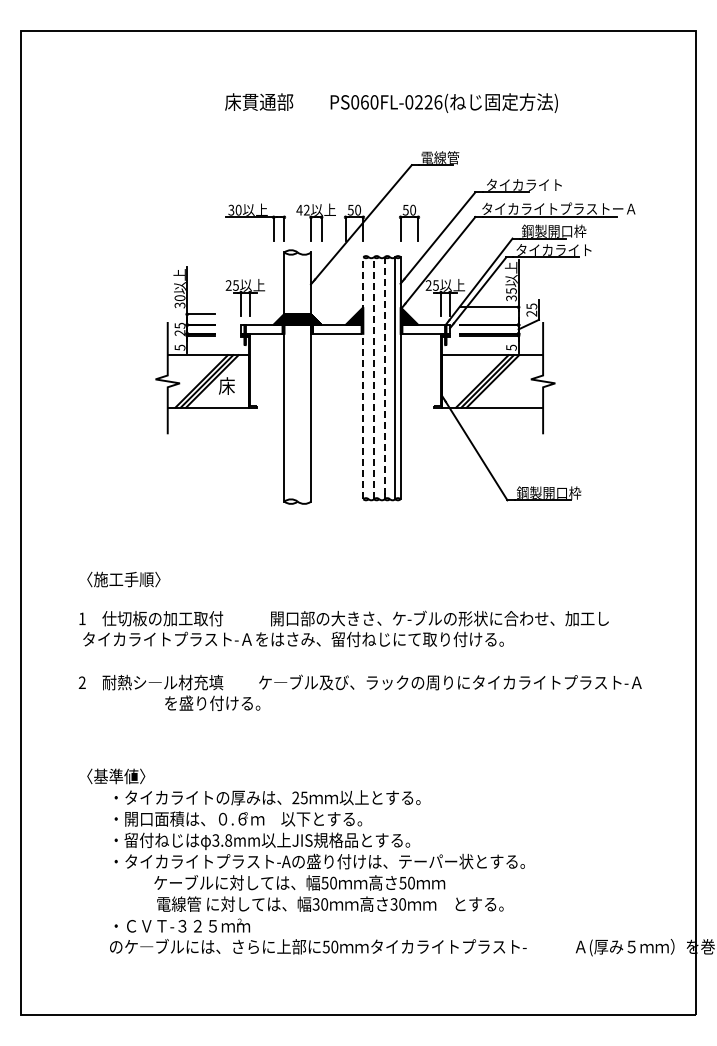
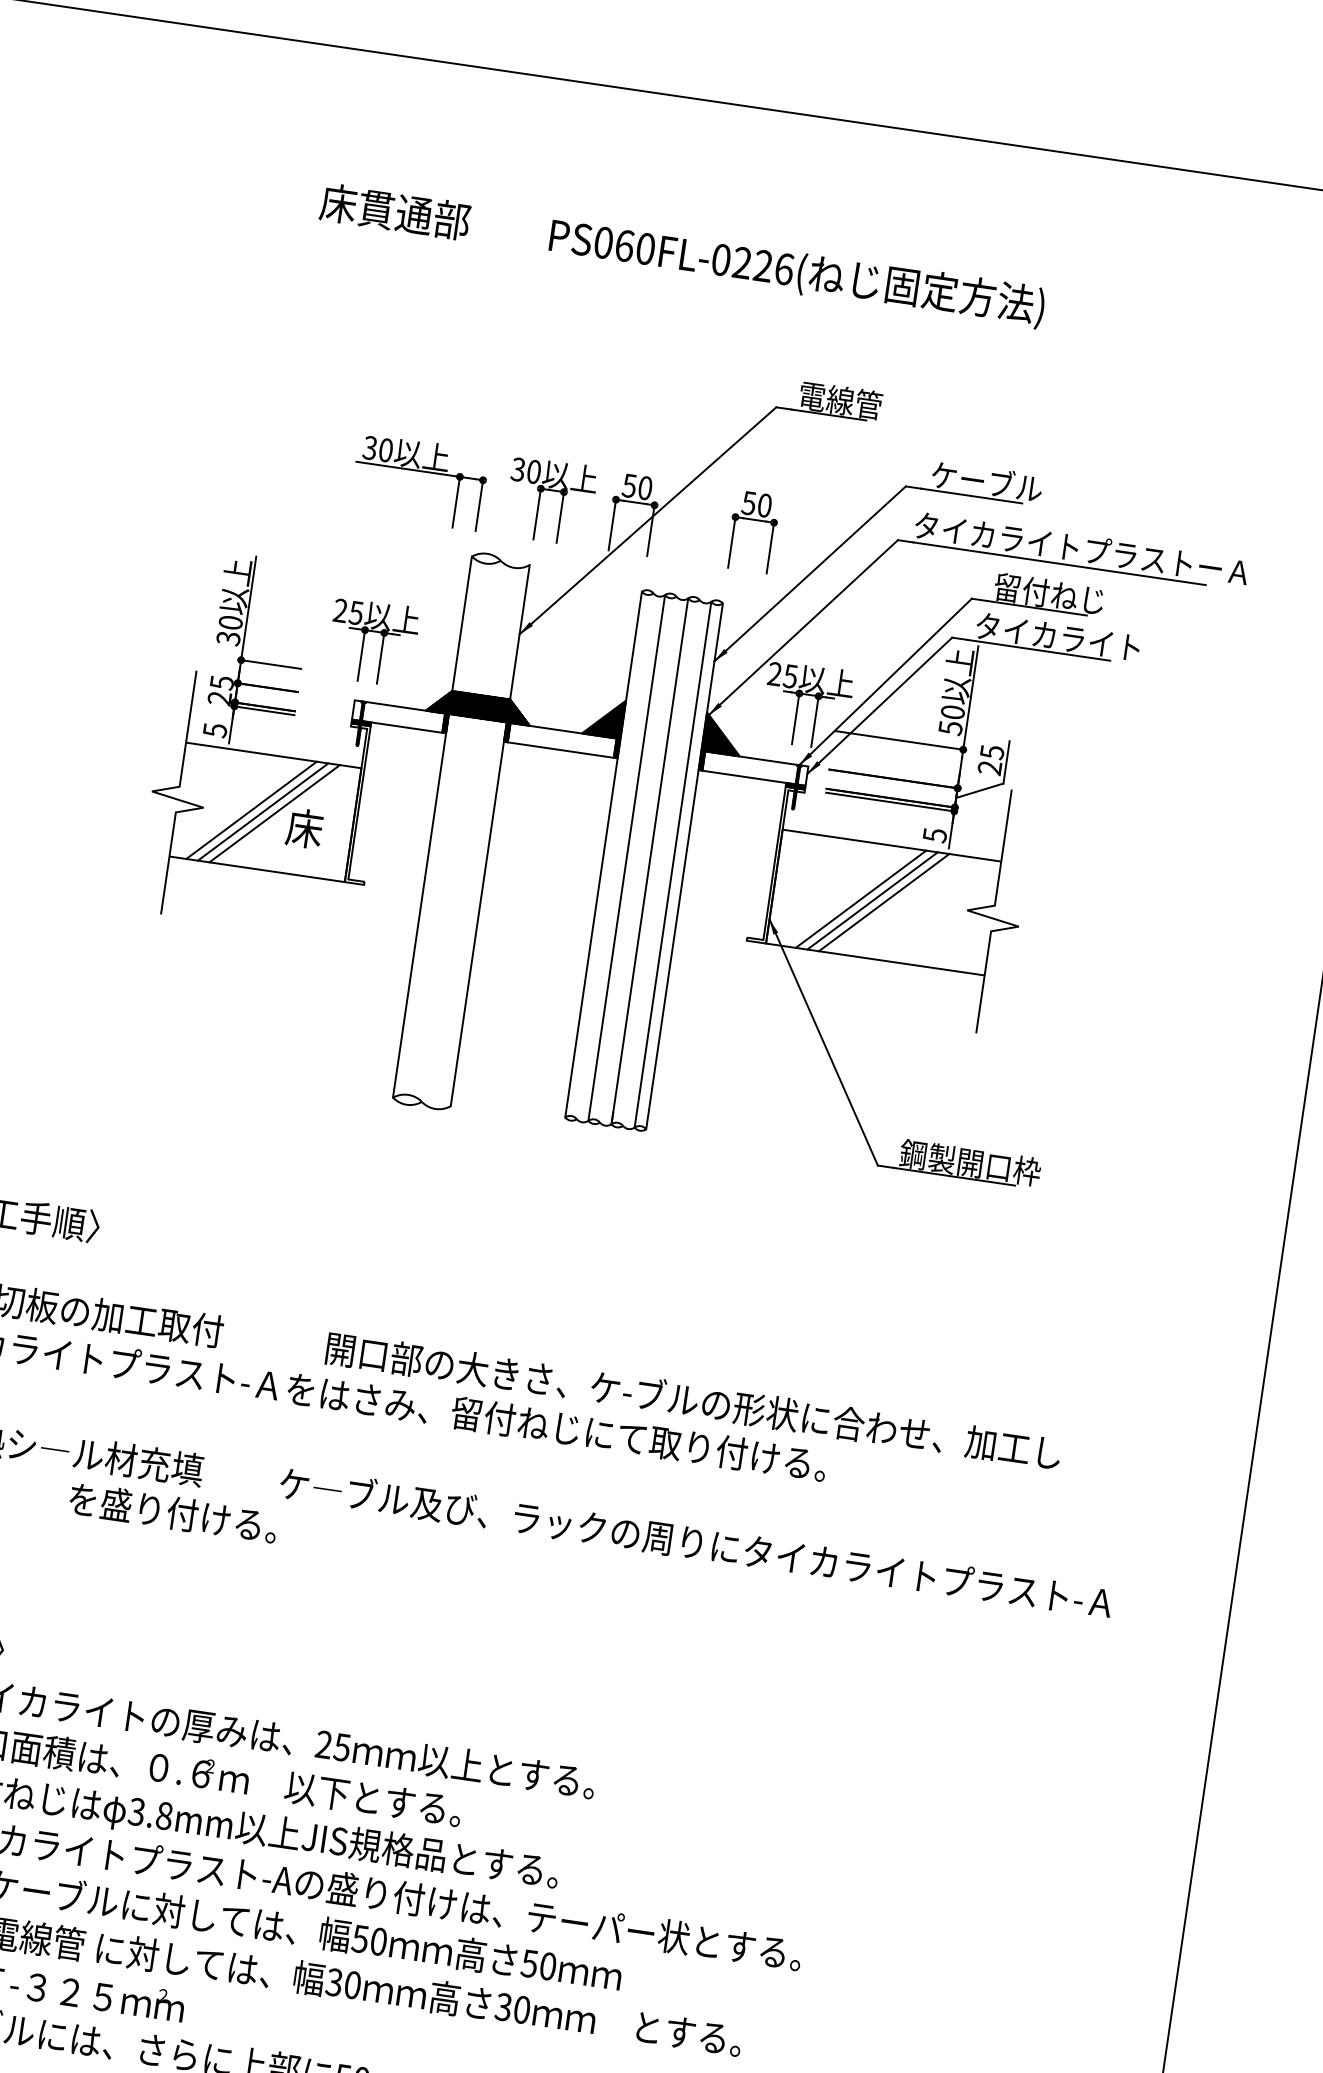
text: (391, 102) -> (682, 254), moved
text: (523, 184) -> (1012, 484), タイカライト -> ケーブル
text: (302, 209) -> (524, 468), 42 -> 30
text: (553, 230) -> (1063, 594), 鋼製開口枠 -> 留付ねじ
text: (511, 294) -> (951, 719), 35 -> 50
line: (363, 377) -> (604, 853), dashed -> solid
line: (374, 377) -> (628, 856), dashed -> solid
line: (384, 378) -> (649, 861), dashed -> solid

